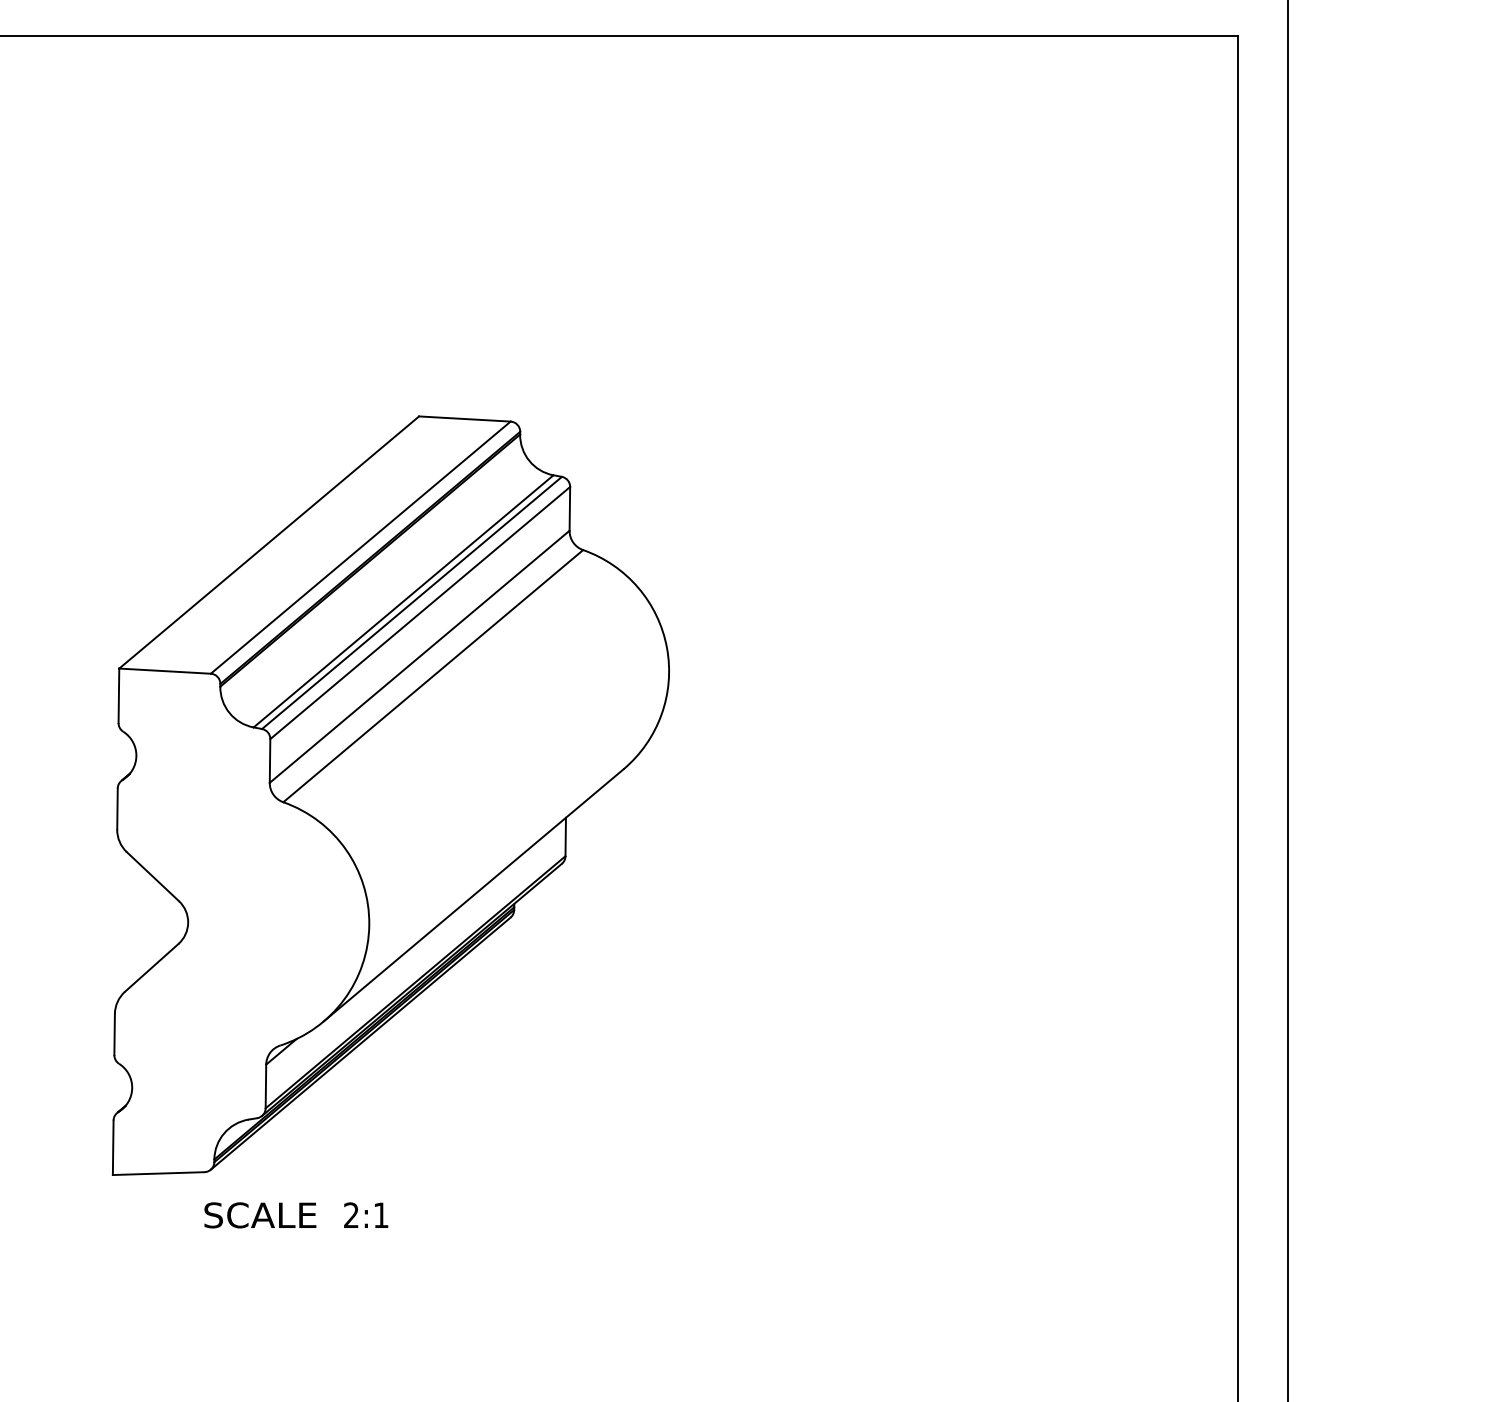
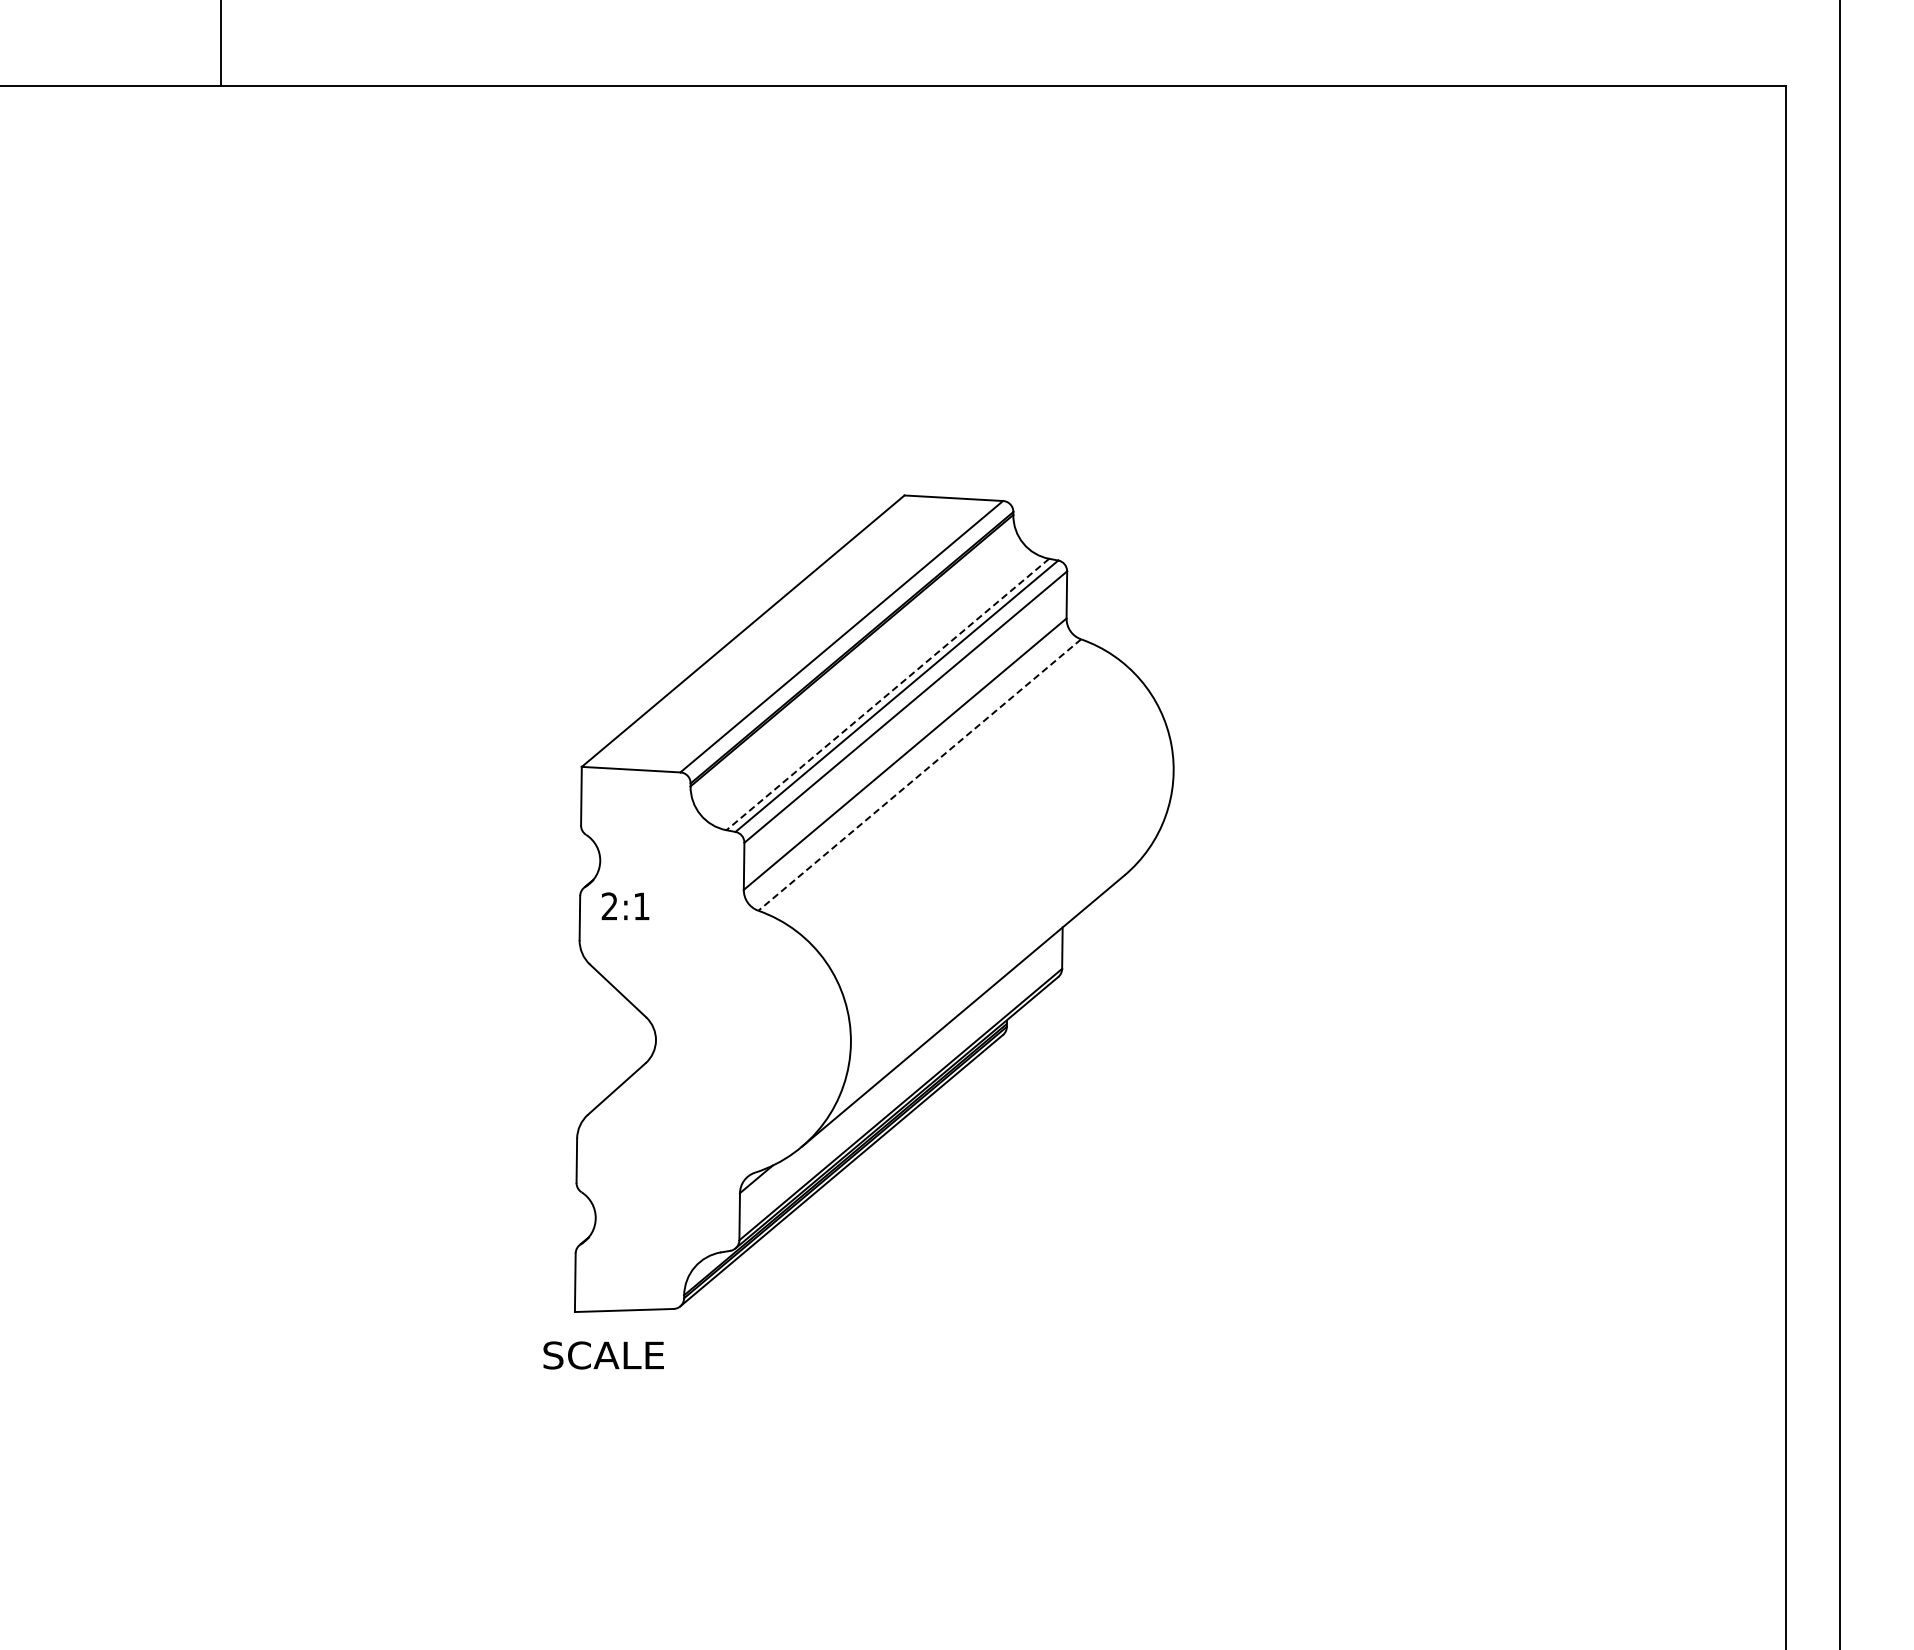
line: (403, 601) -> (887, 694), solid -> dashed
line: (432, 676) -> (919, 775), solid -> dashed
text: (366, 1214) -> (625, 905), moved
text: (260, 1215) -> (603, 1355), moved

